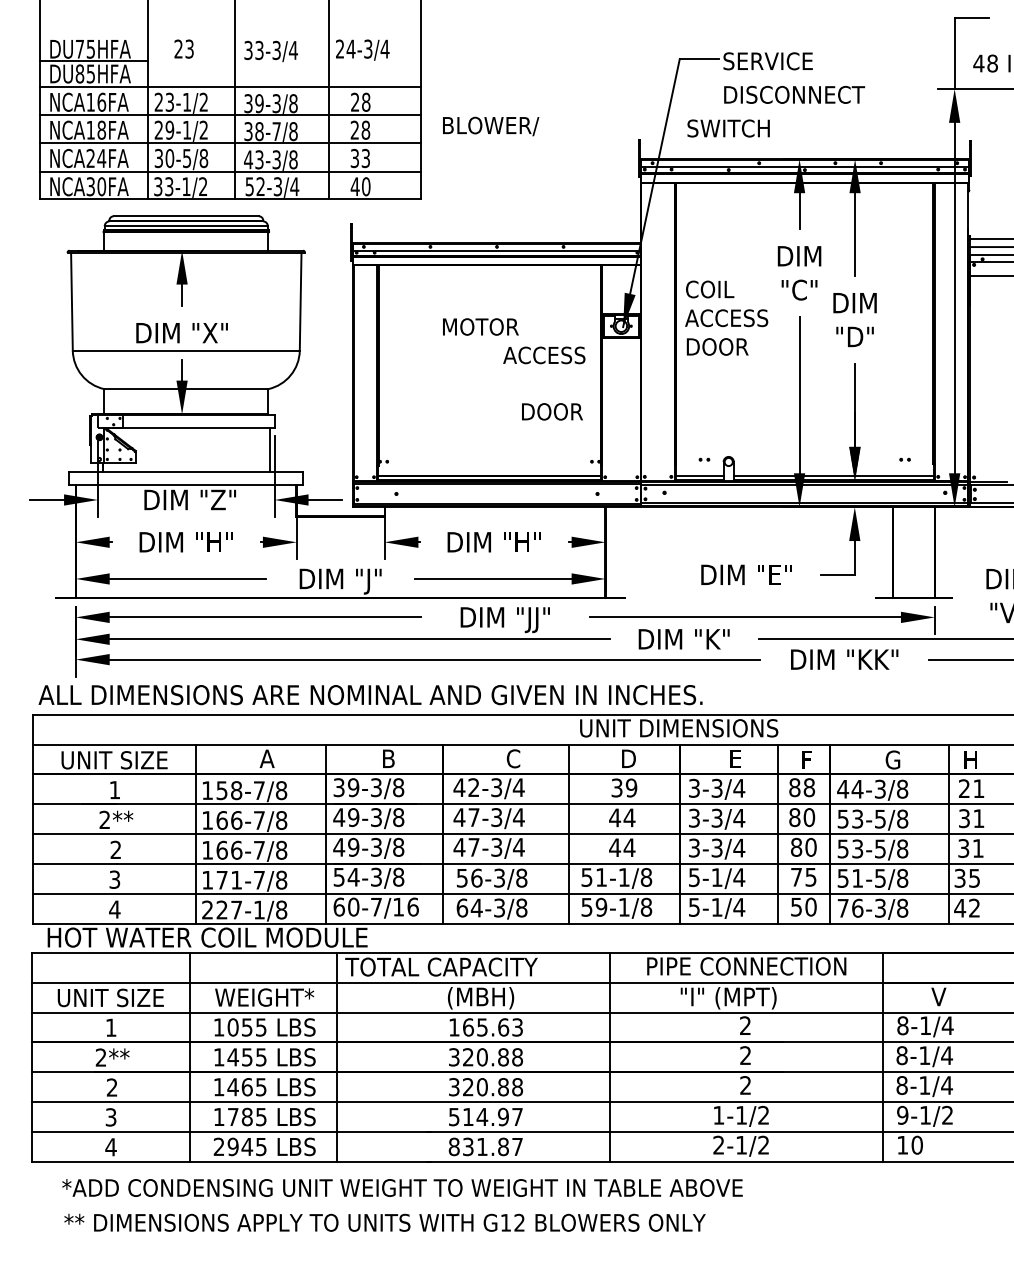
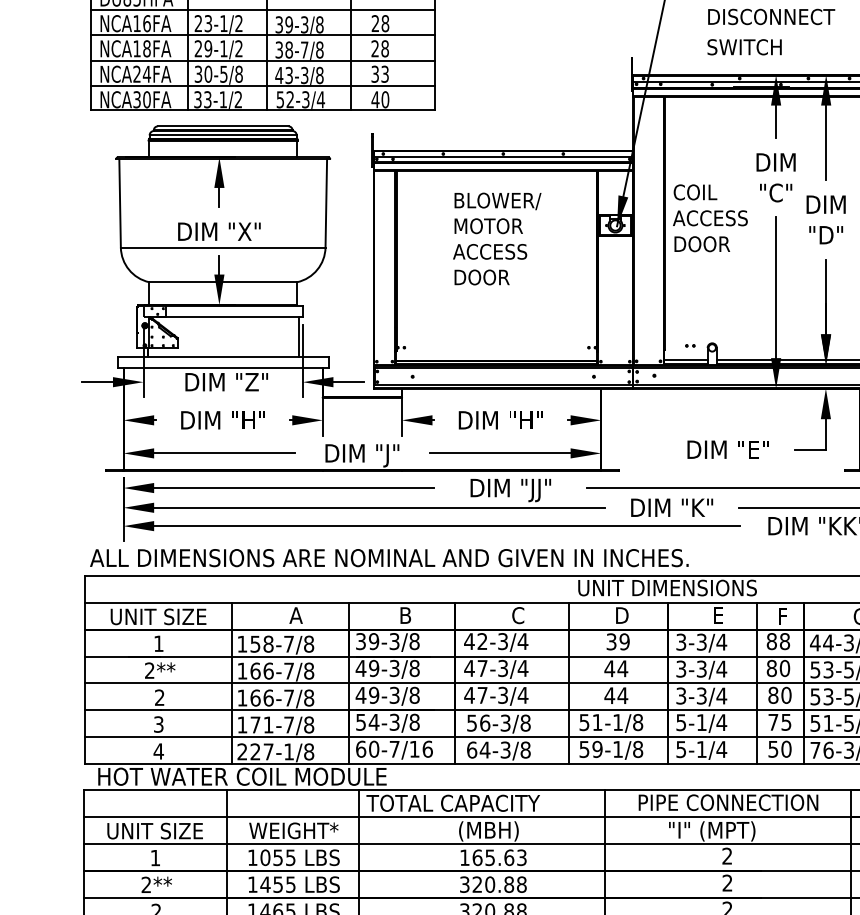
text: (491, 126) -> (498, 201), moved
text: (728, 128) -> (744, 47), moved
text: (544, 355) -> (490, 251), moved
text: (552, 411) -> (482, 277), moved

